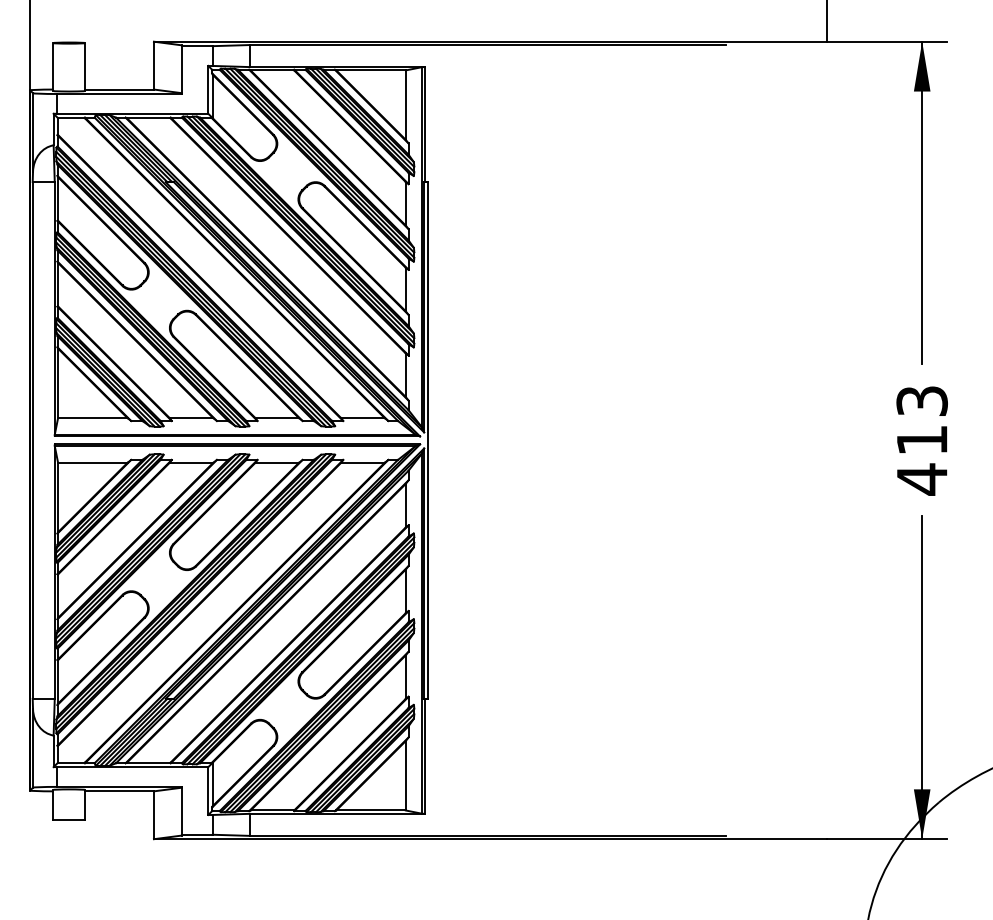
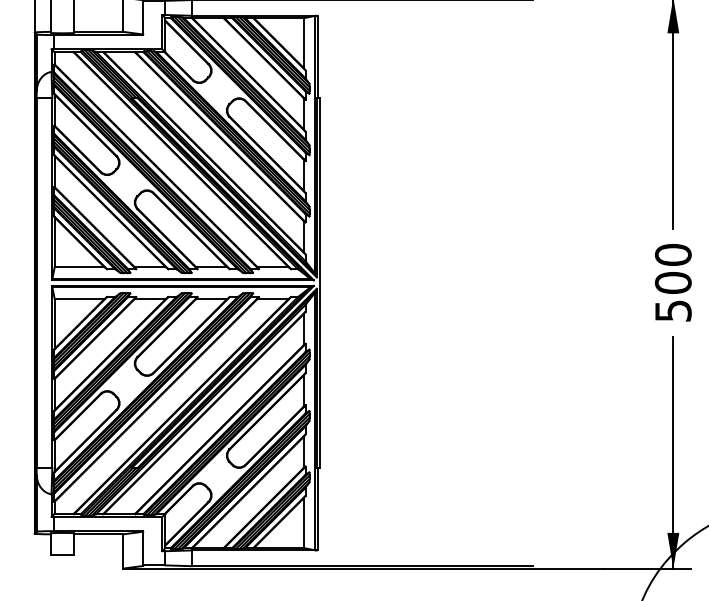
text: (921, 440) -> (672, 283), 413 -> 500

